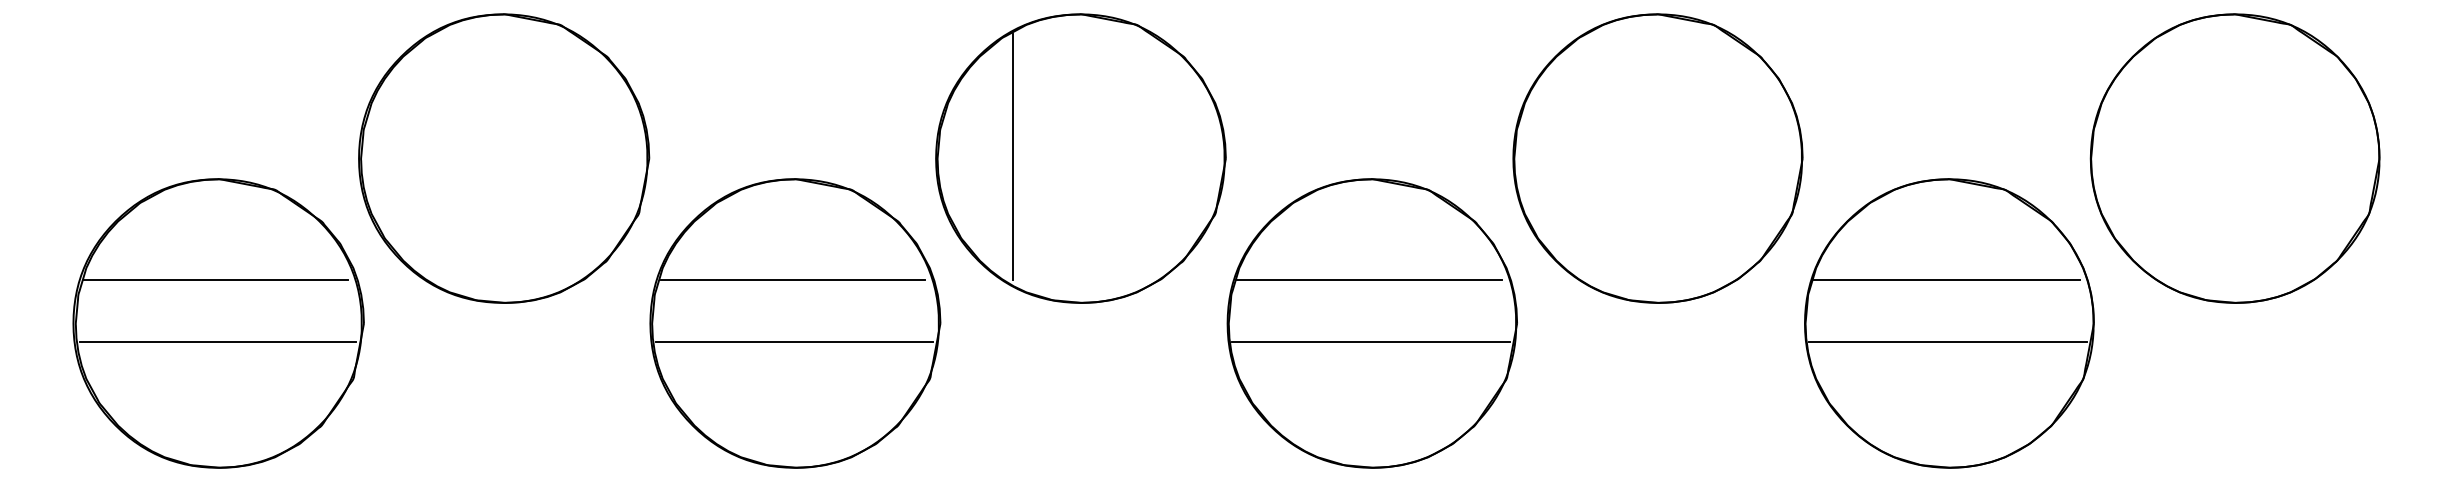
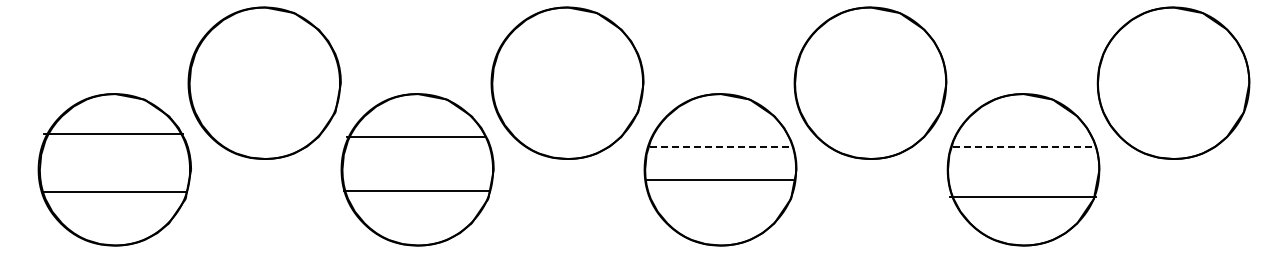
line: (1012, 157) -> (531, 82), removed
line: (216, 280) -> (113, 134), moved
line: (791, 280) -> (415, 137), moved
line: (1370, 280) -> (719, 147), solid -> dashed
line: (1947, 280) -> (1022, 147), solid -> dashed
line: (216, 341) -> (113, 191), moved
line: (793, 341) -> (416, 190), moved
line: (1947, 341) -> (1022, 196), moved

